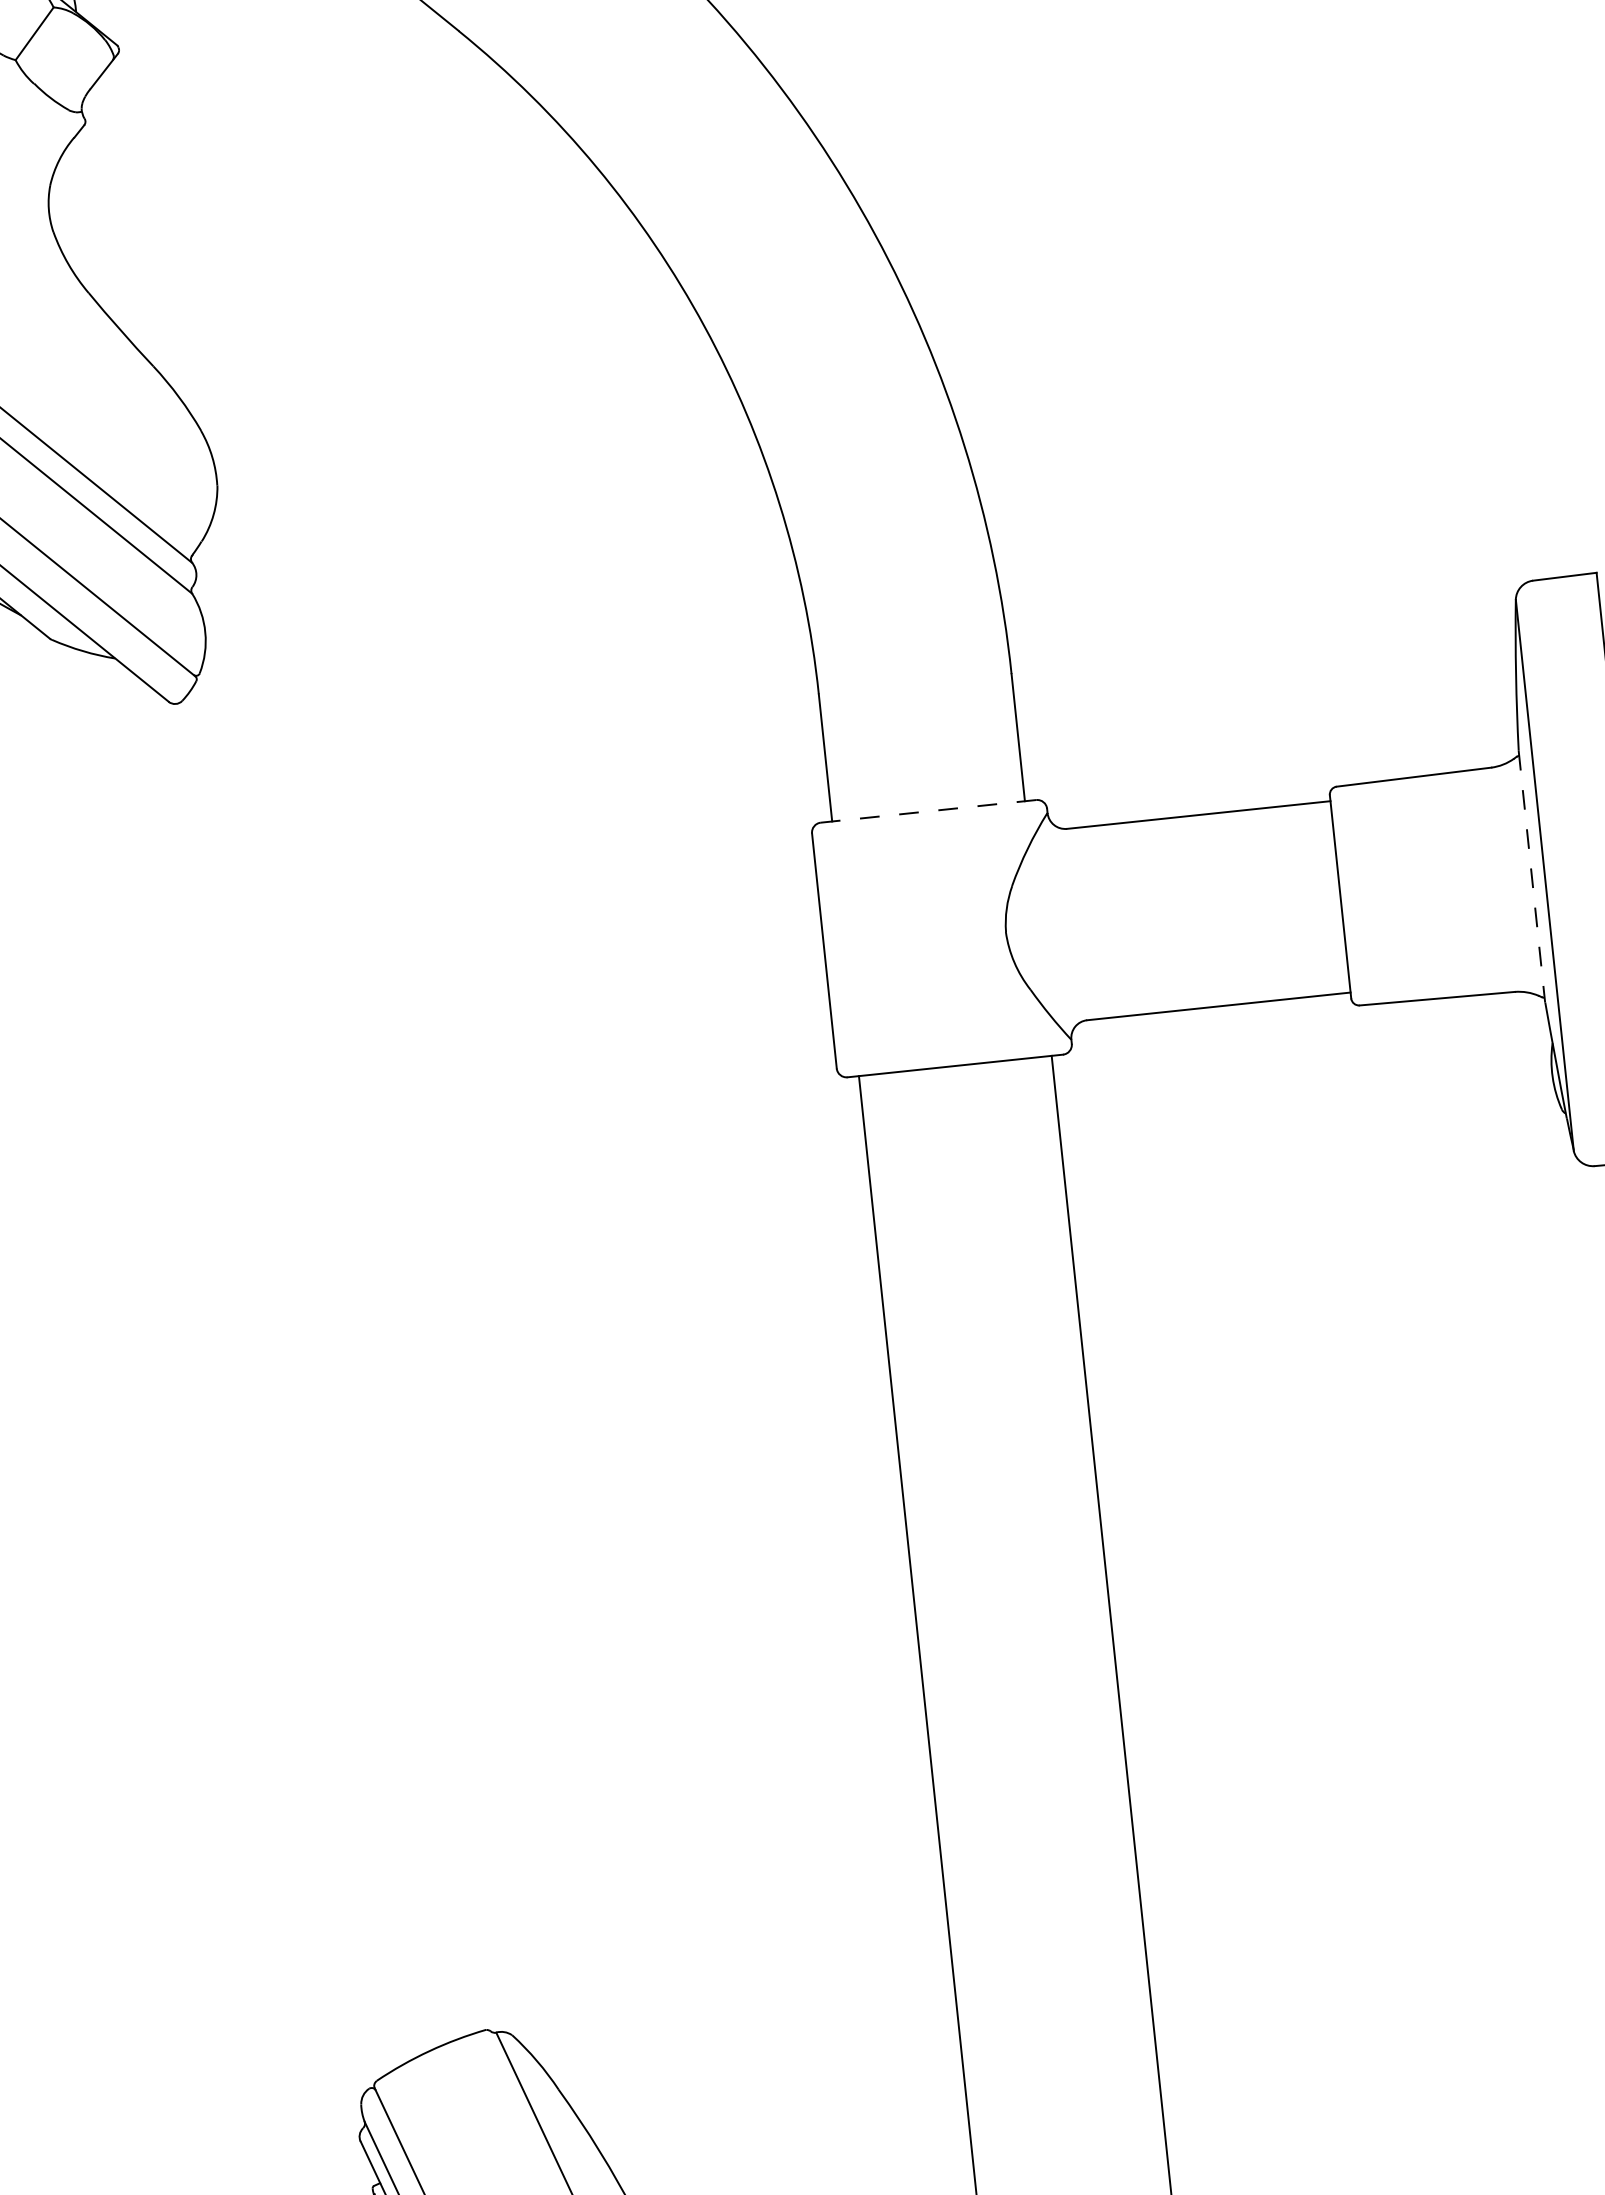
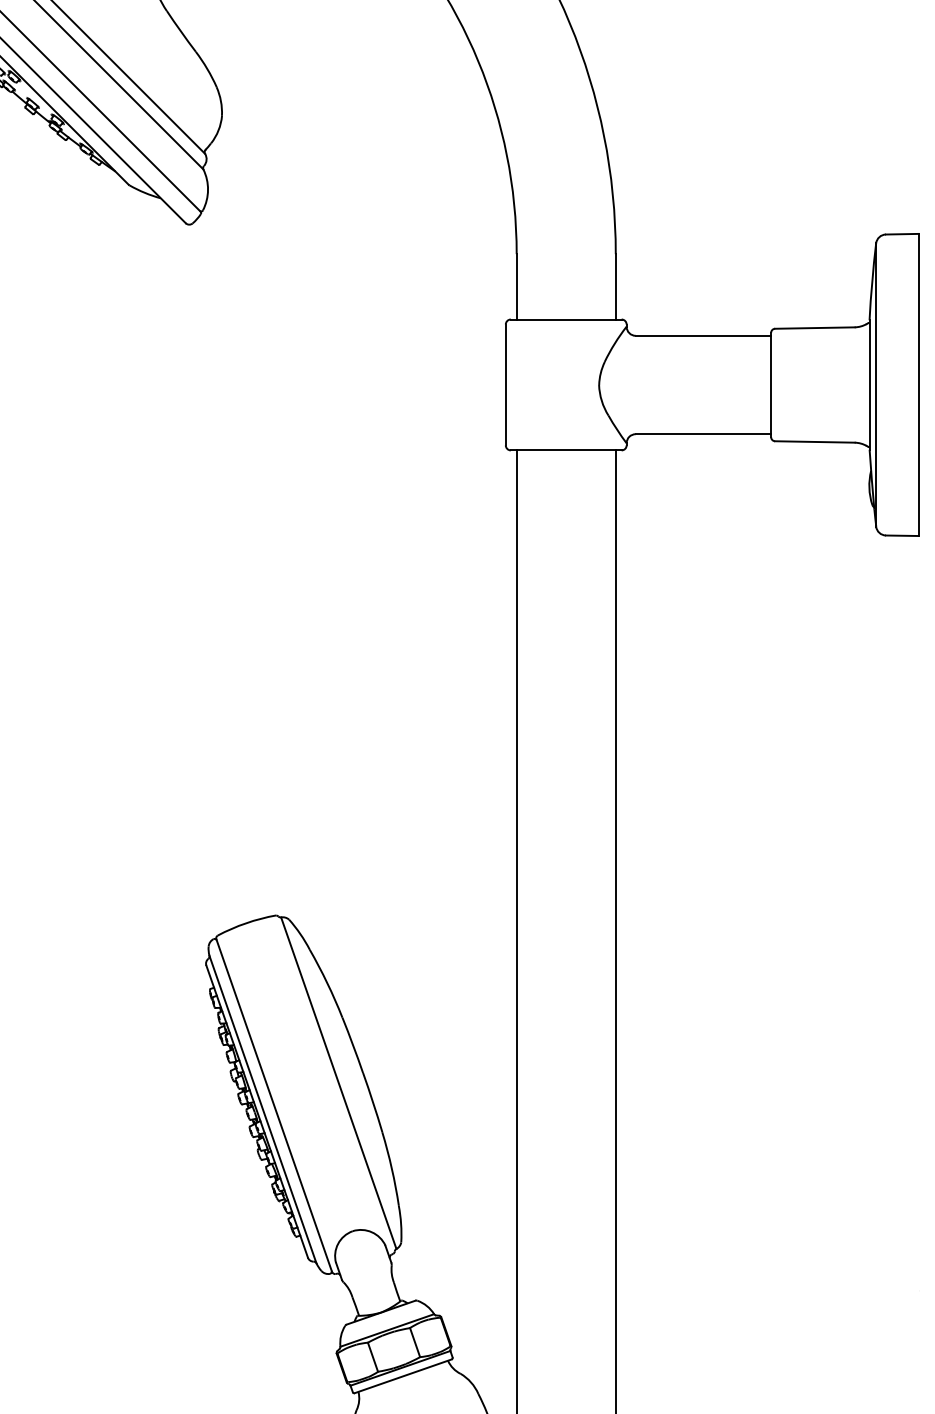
line: (929, 811) -> (566, 319), dashed -> solid
line: (1531, 877) -> (869, 385), dashed -> solid

